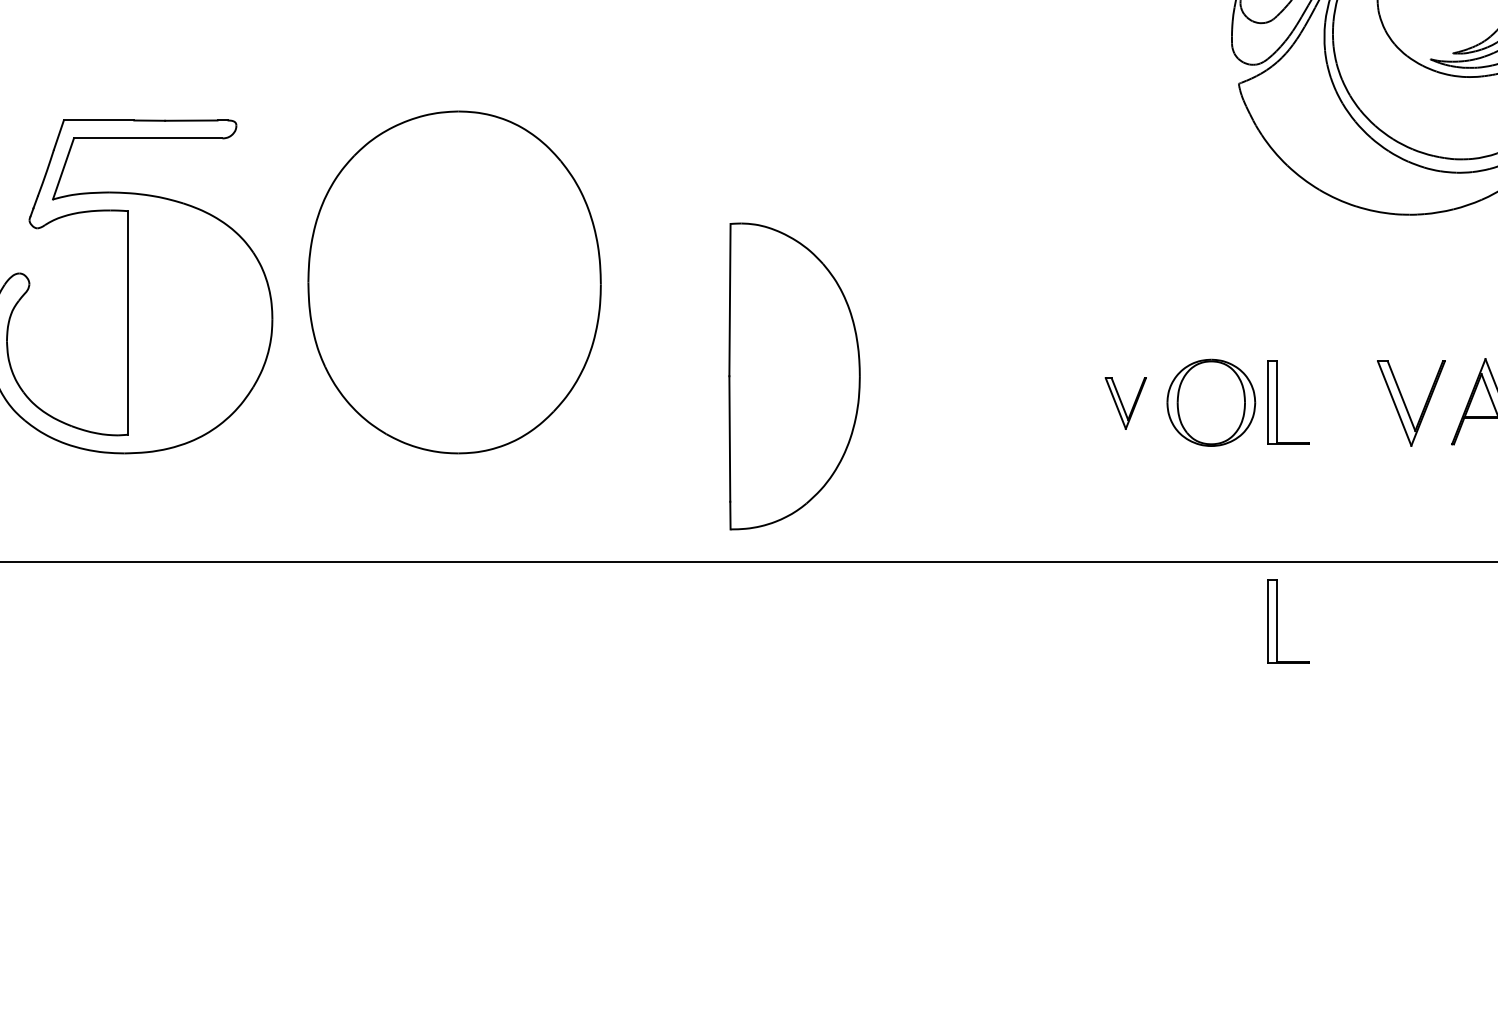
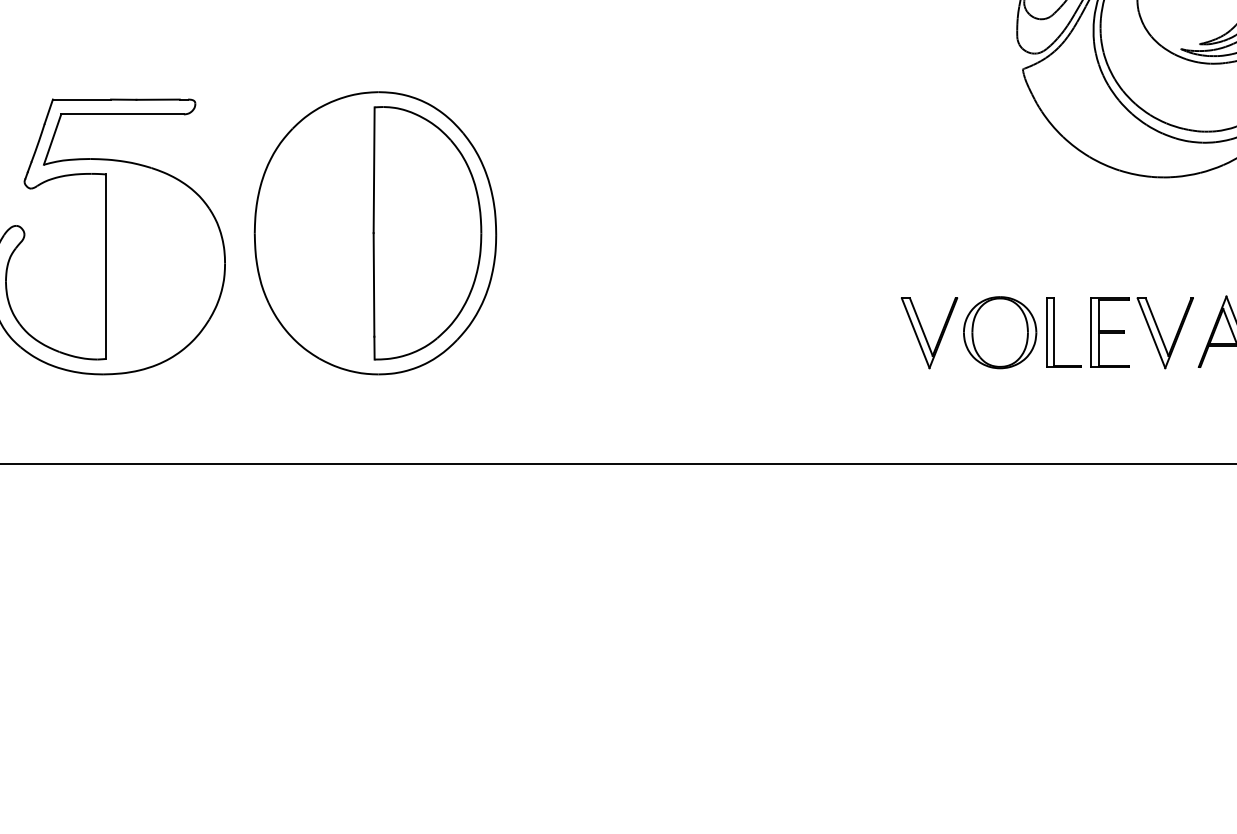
part: (794, 376) -> (427, 233), moved
part: (1344, 402) -> (1110, 332), added
part: (1125, 403) -> (929, 333), size x1.67
part: (1277, 621) -> (1054, 513), removed

